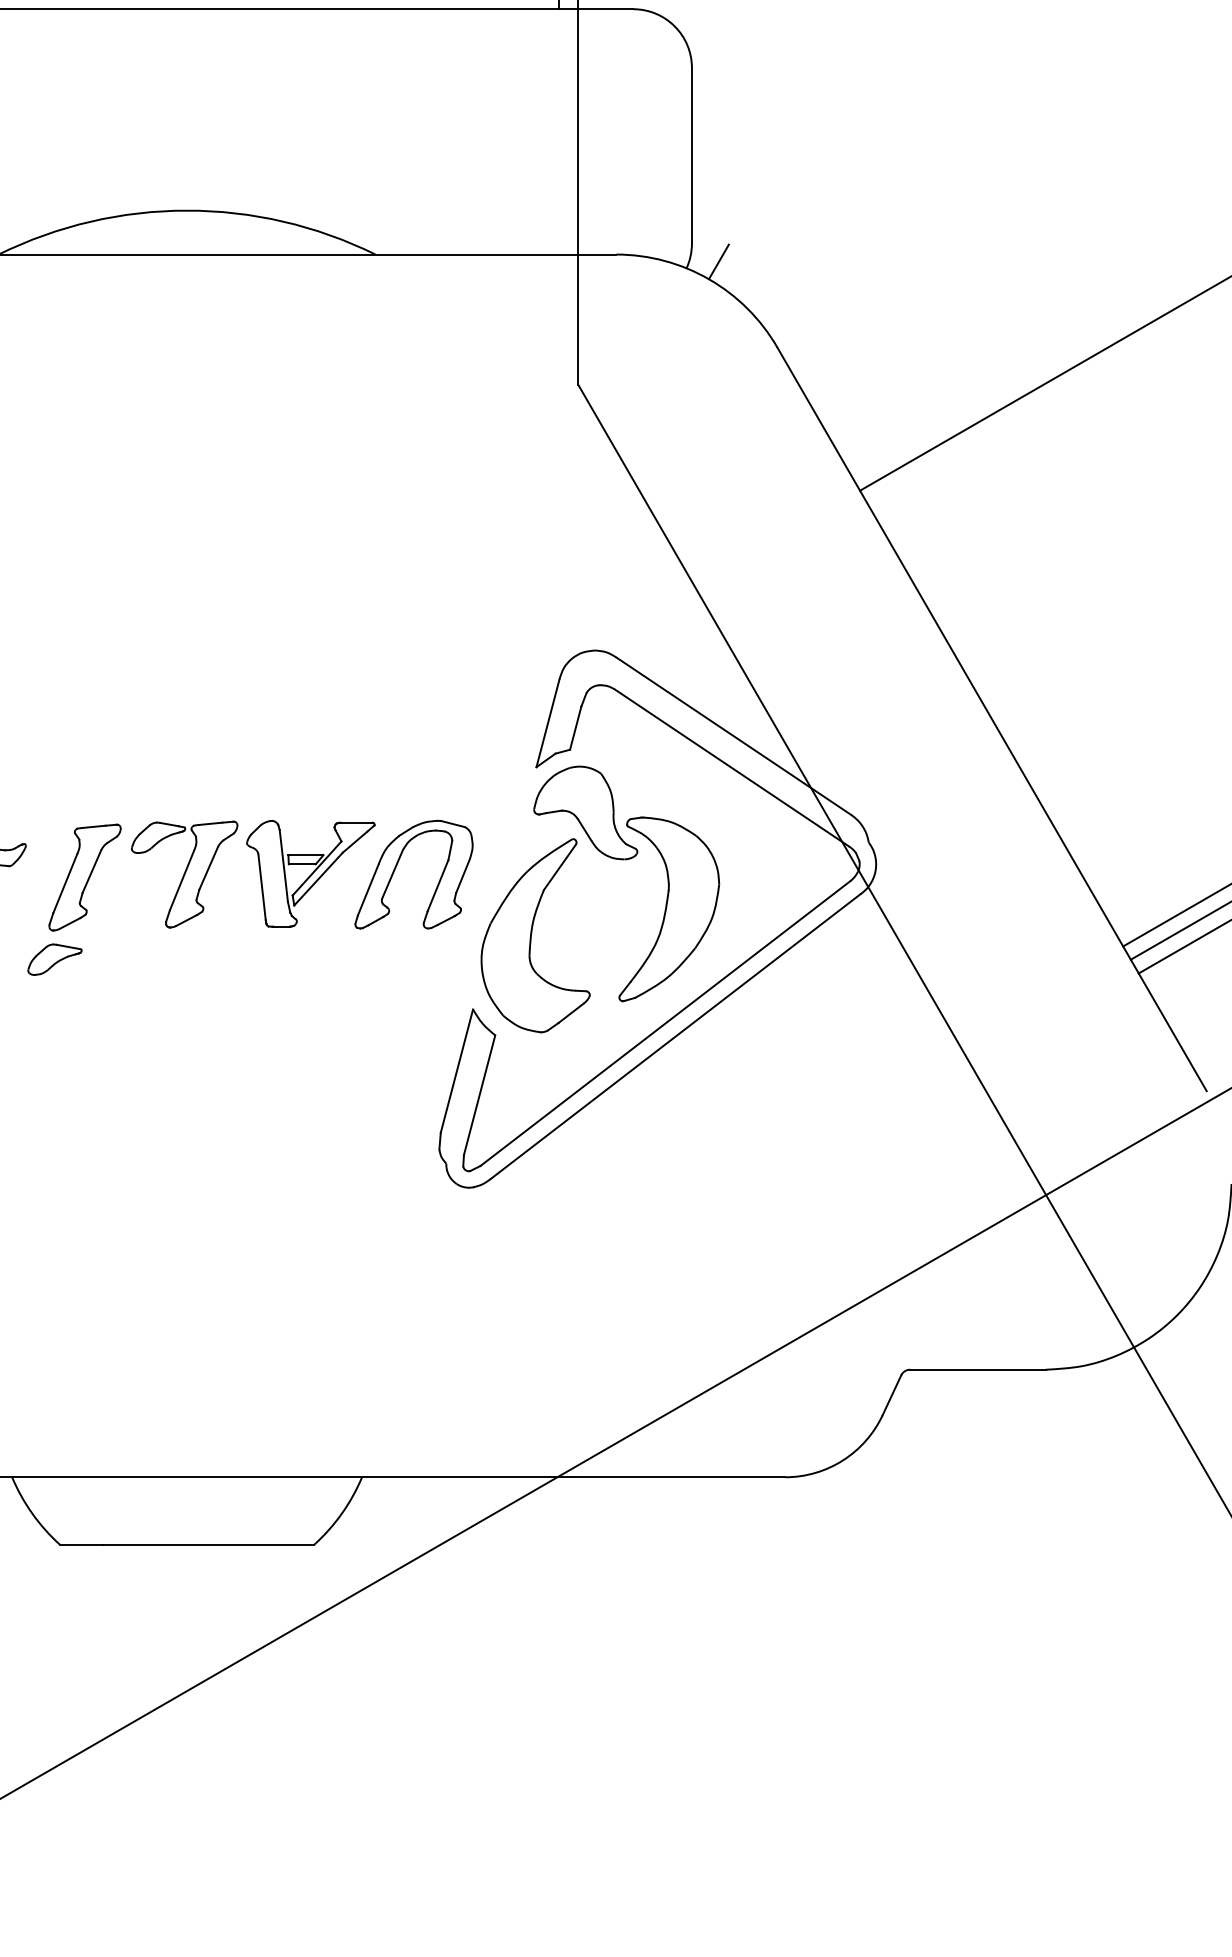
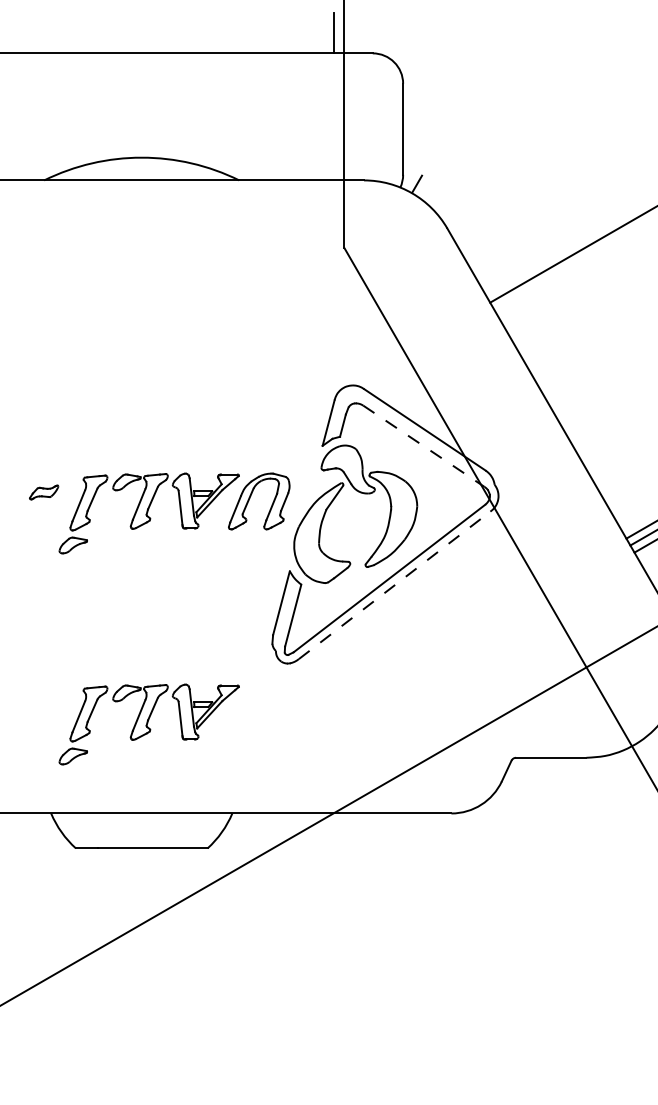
line: (733, 768) -> (424, 446), solid -> dashed
line: (675, 1036) -> (394, 585), solid -> dashed
part: (200, 1305) -> (148, 724), added

